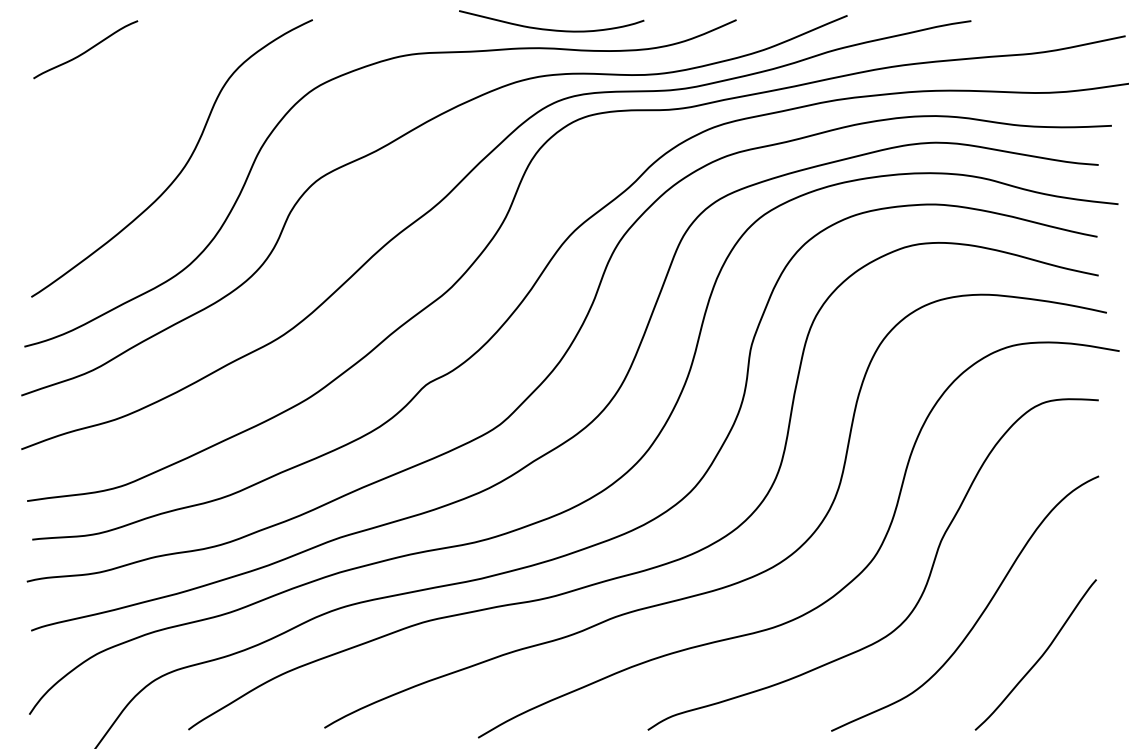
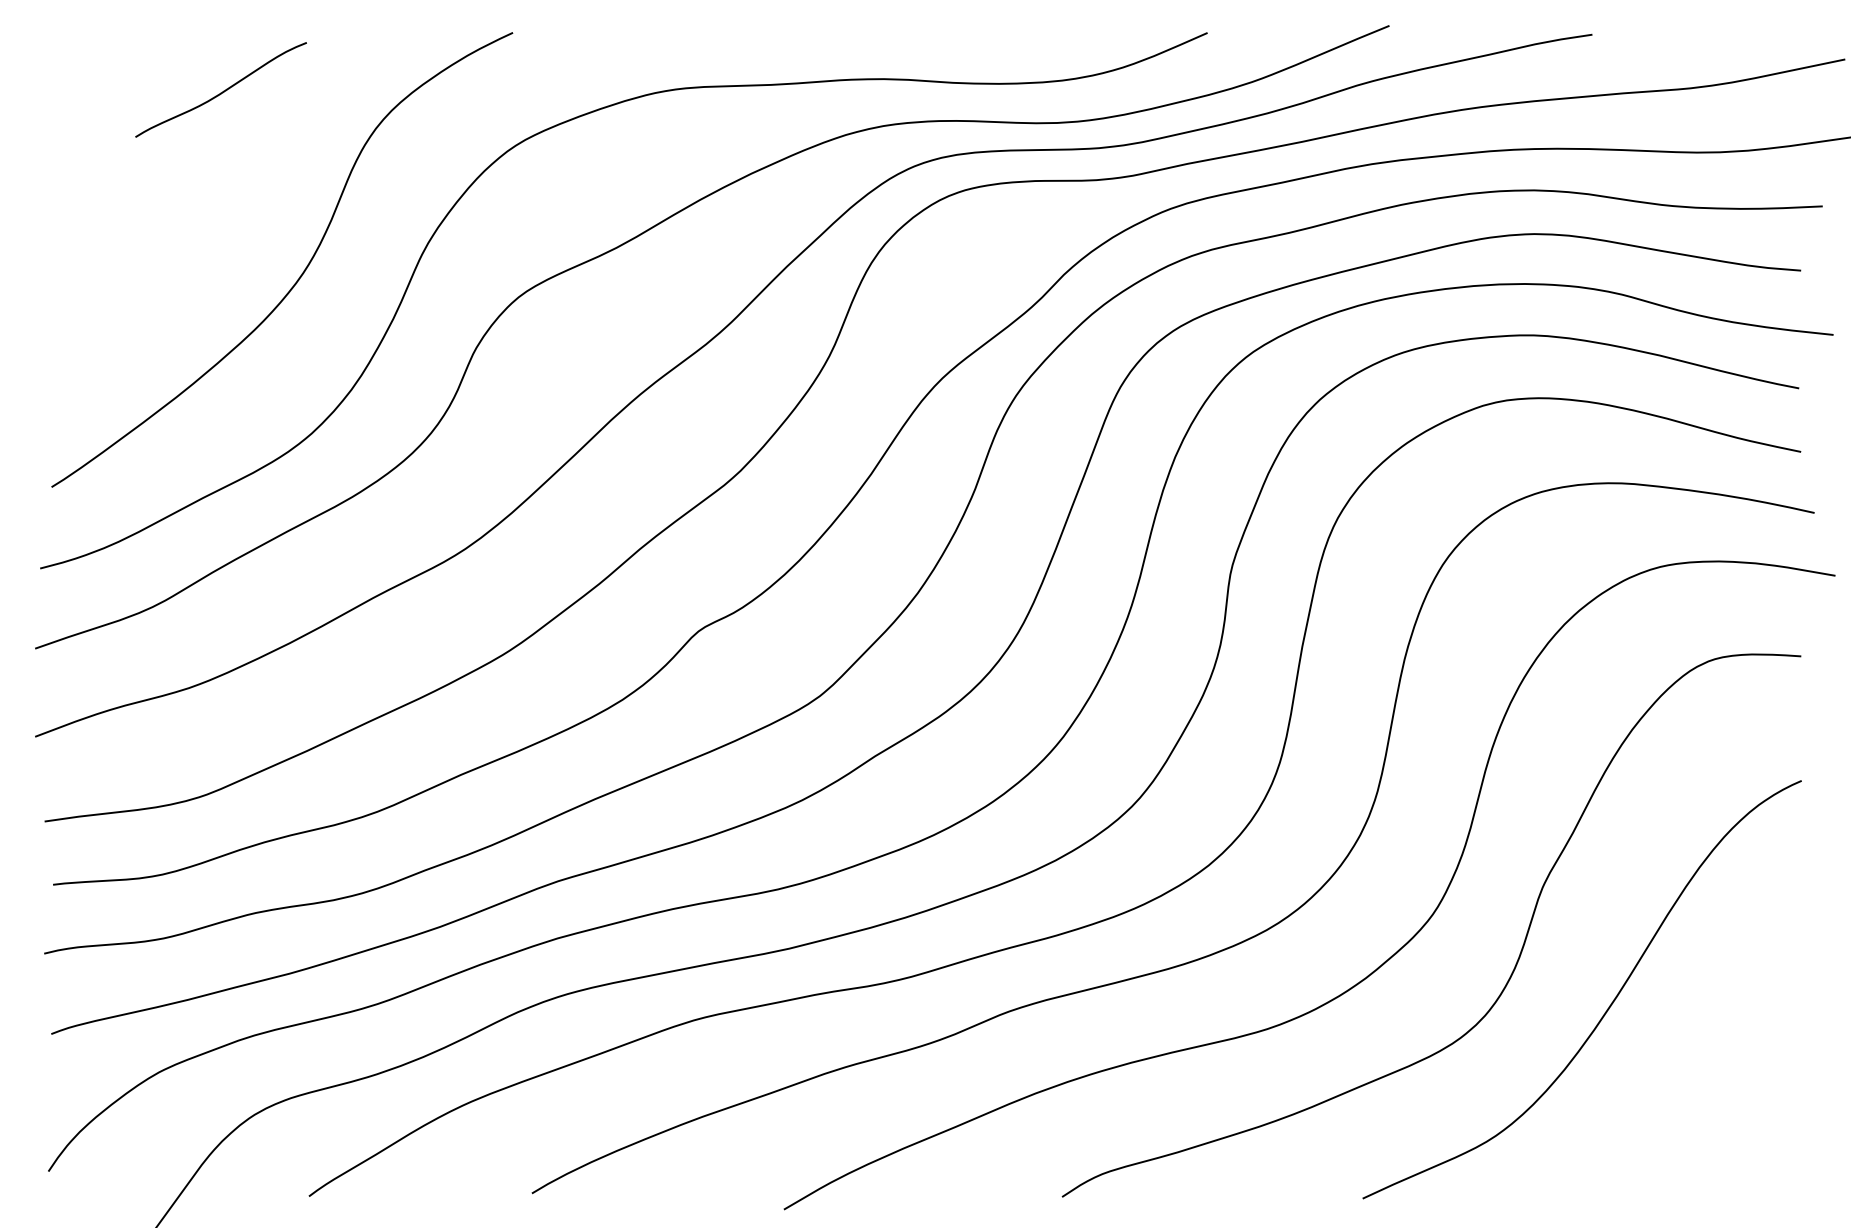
curve: (551, 29) -> (904, 48), removed
curve: (86, 50) -> (222, 91), moved
curve: (1039, 657) -> (1704, 1077), removed

